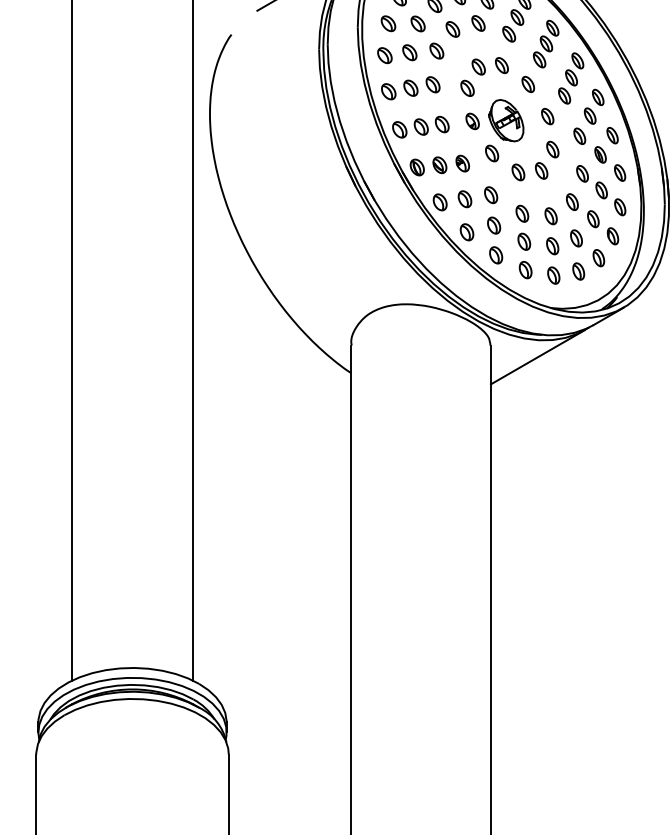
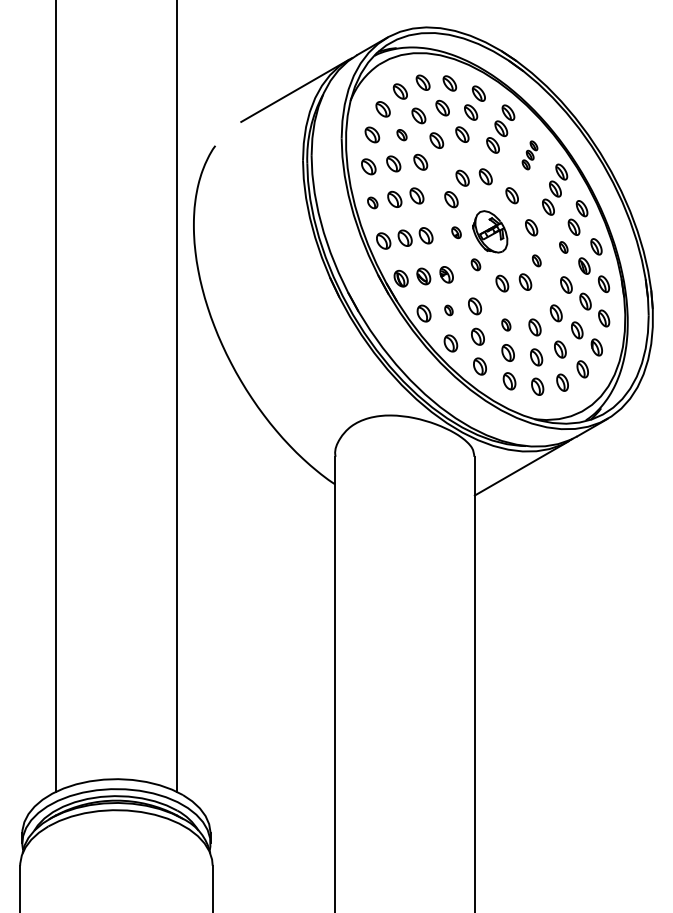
part: (417, 23) -> (401, 134), size x0.7
part: (545, 44) -> (529, 155), size x0.6
part: (388, 91) -> (372, 202), size x0.7
part: (472, 121) -> (456, 232), size x0.7
part: (579, 136) -> (563, 247), size x0.7
part: (552, 149) -> (536, 260), size x0.7
part: (491, 153) -> (475, 264), size x0.7
part: (464, 199) -> (448, 310), size x0.6
part: (522, 213) -> (506, 324), size x0.7

